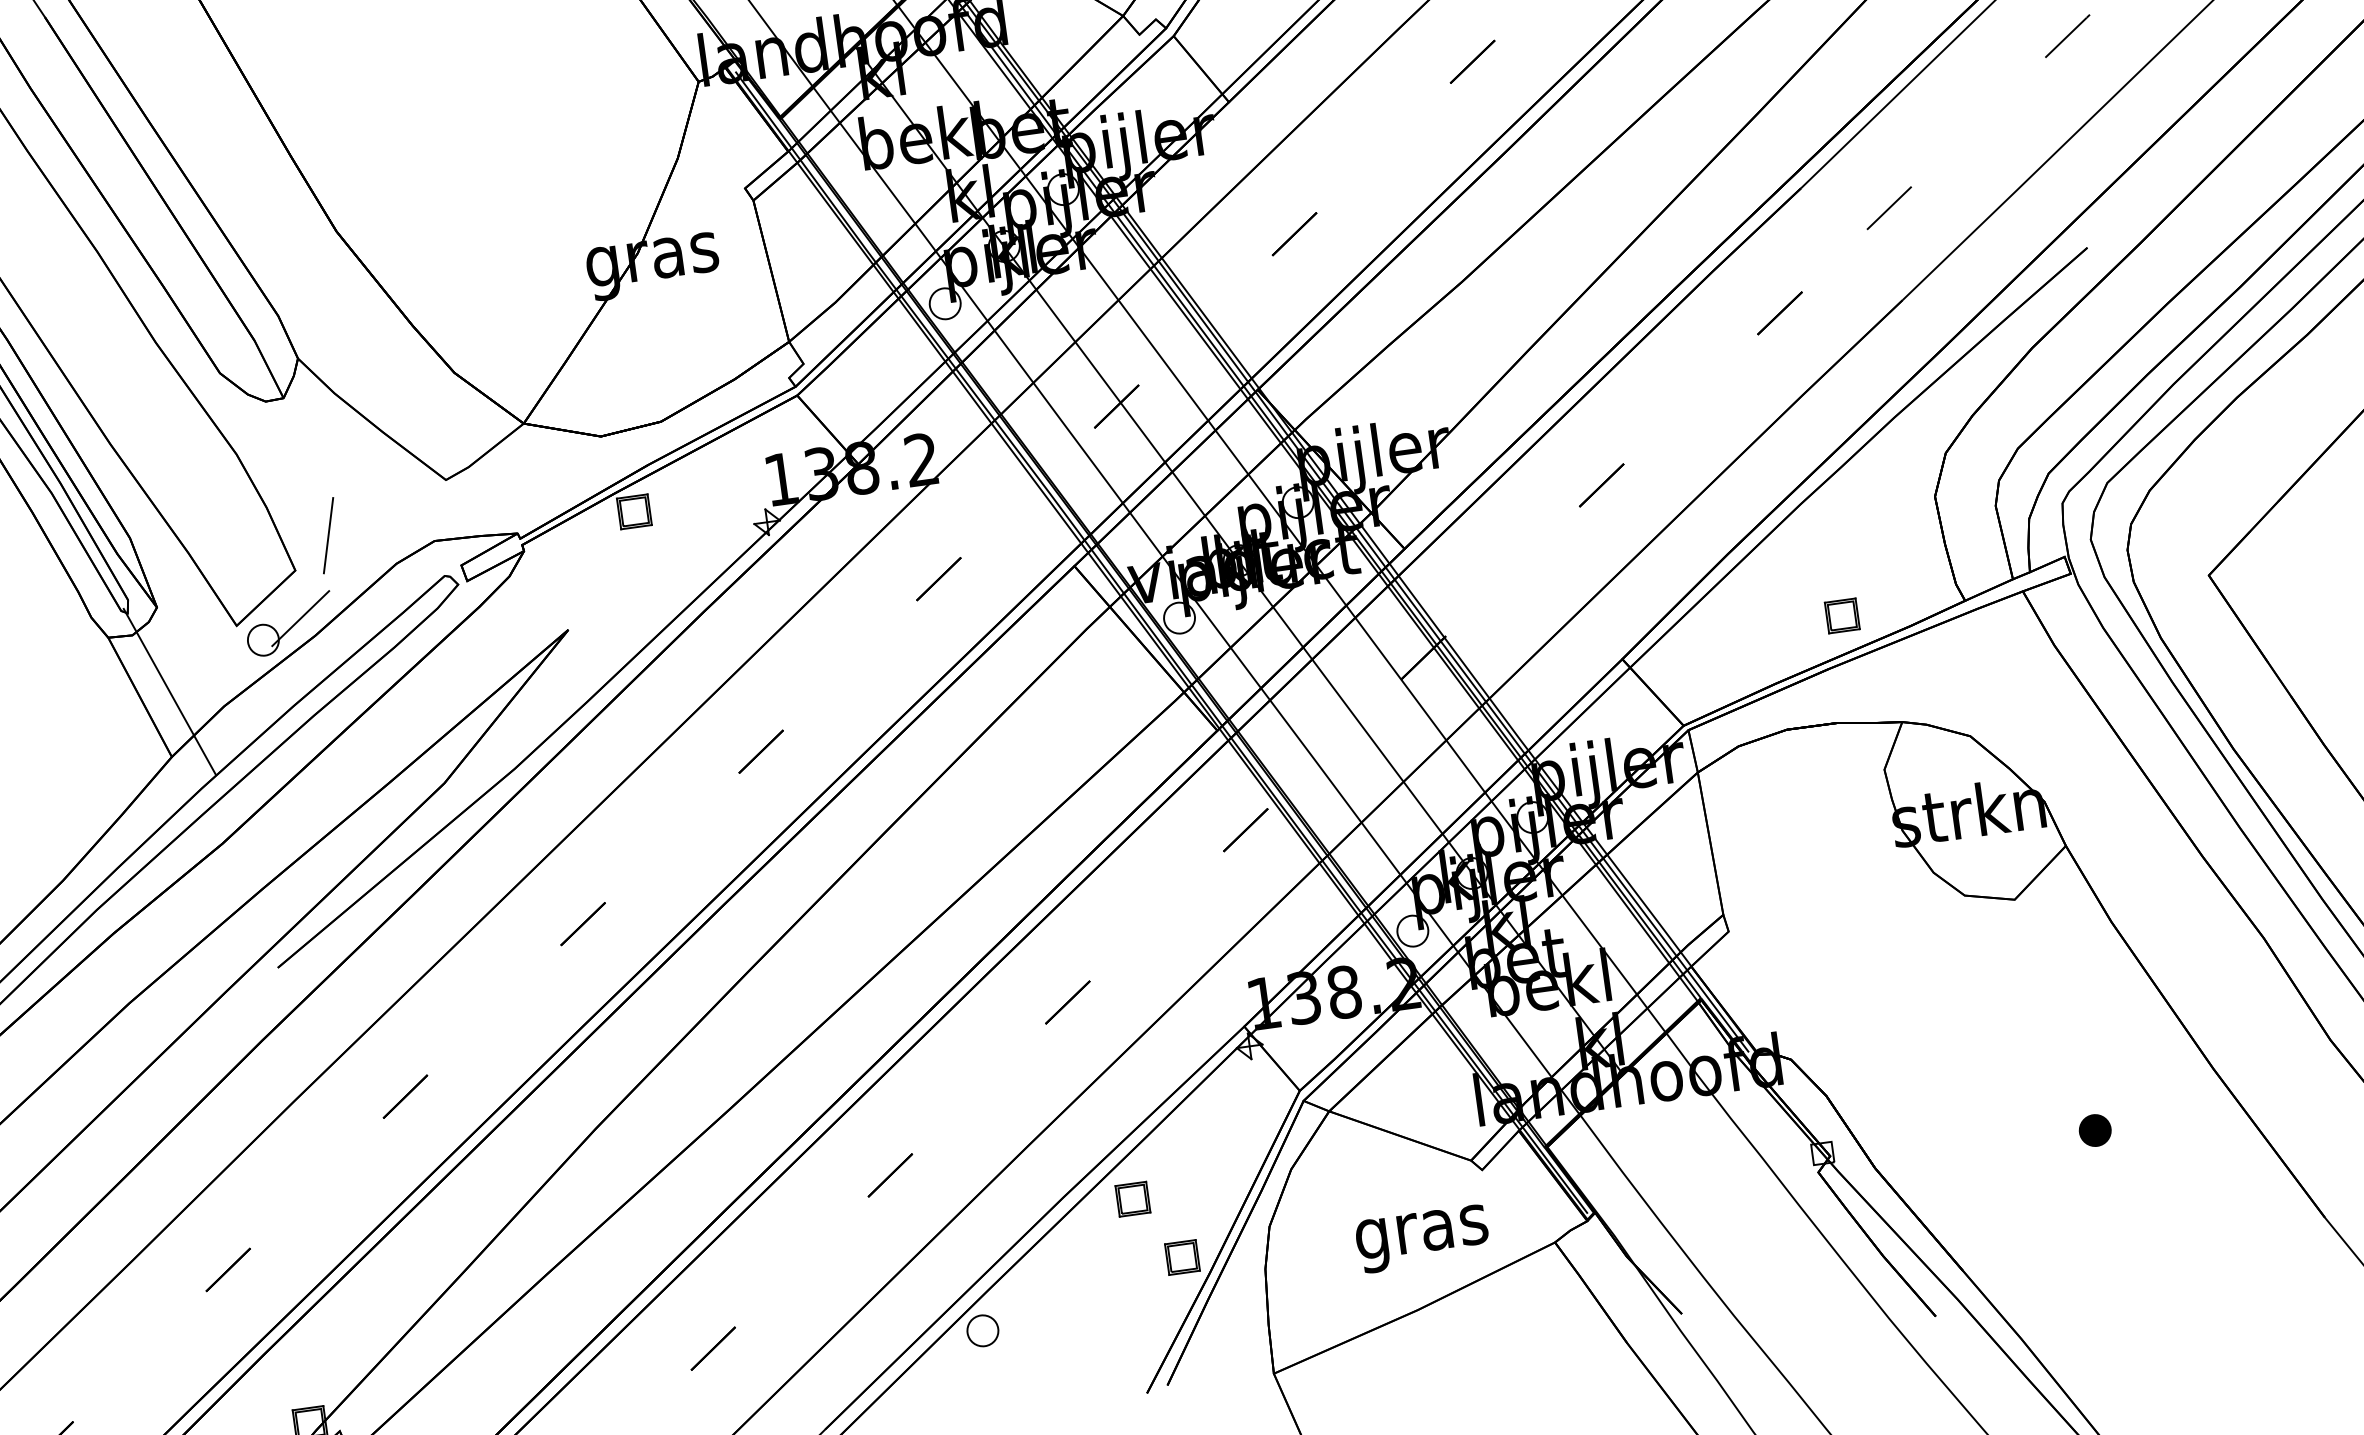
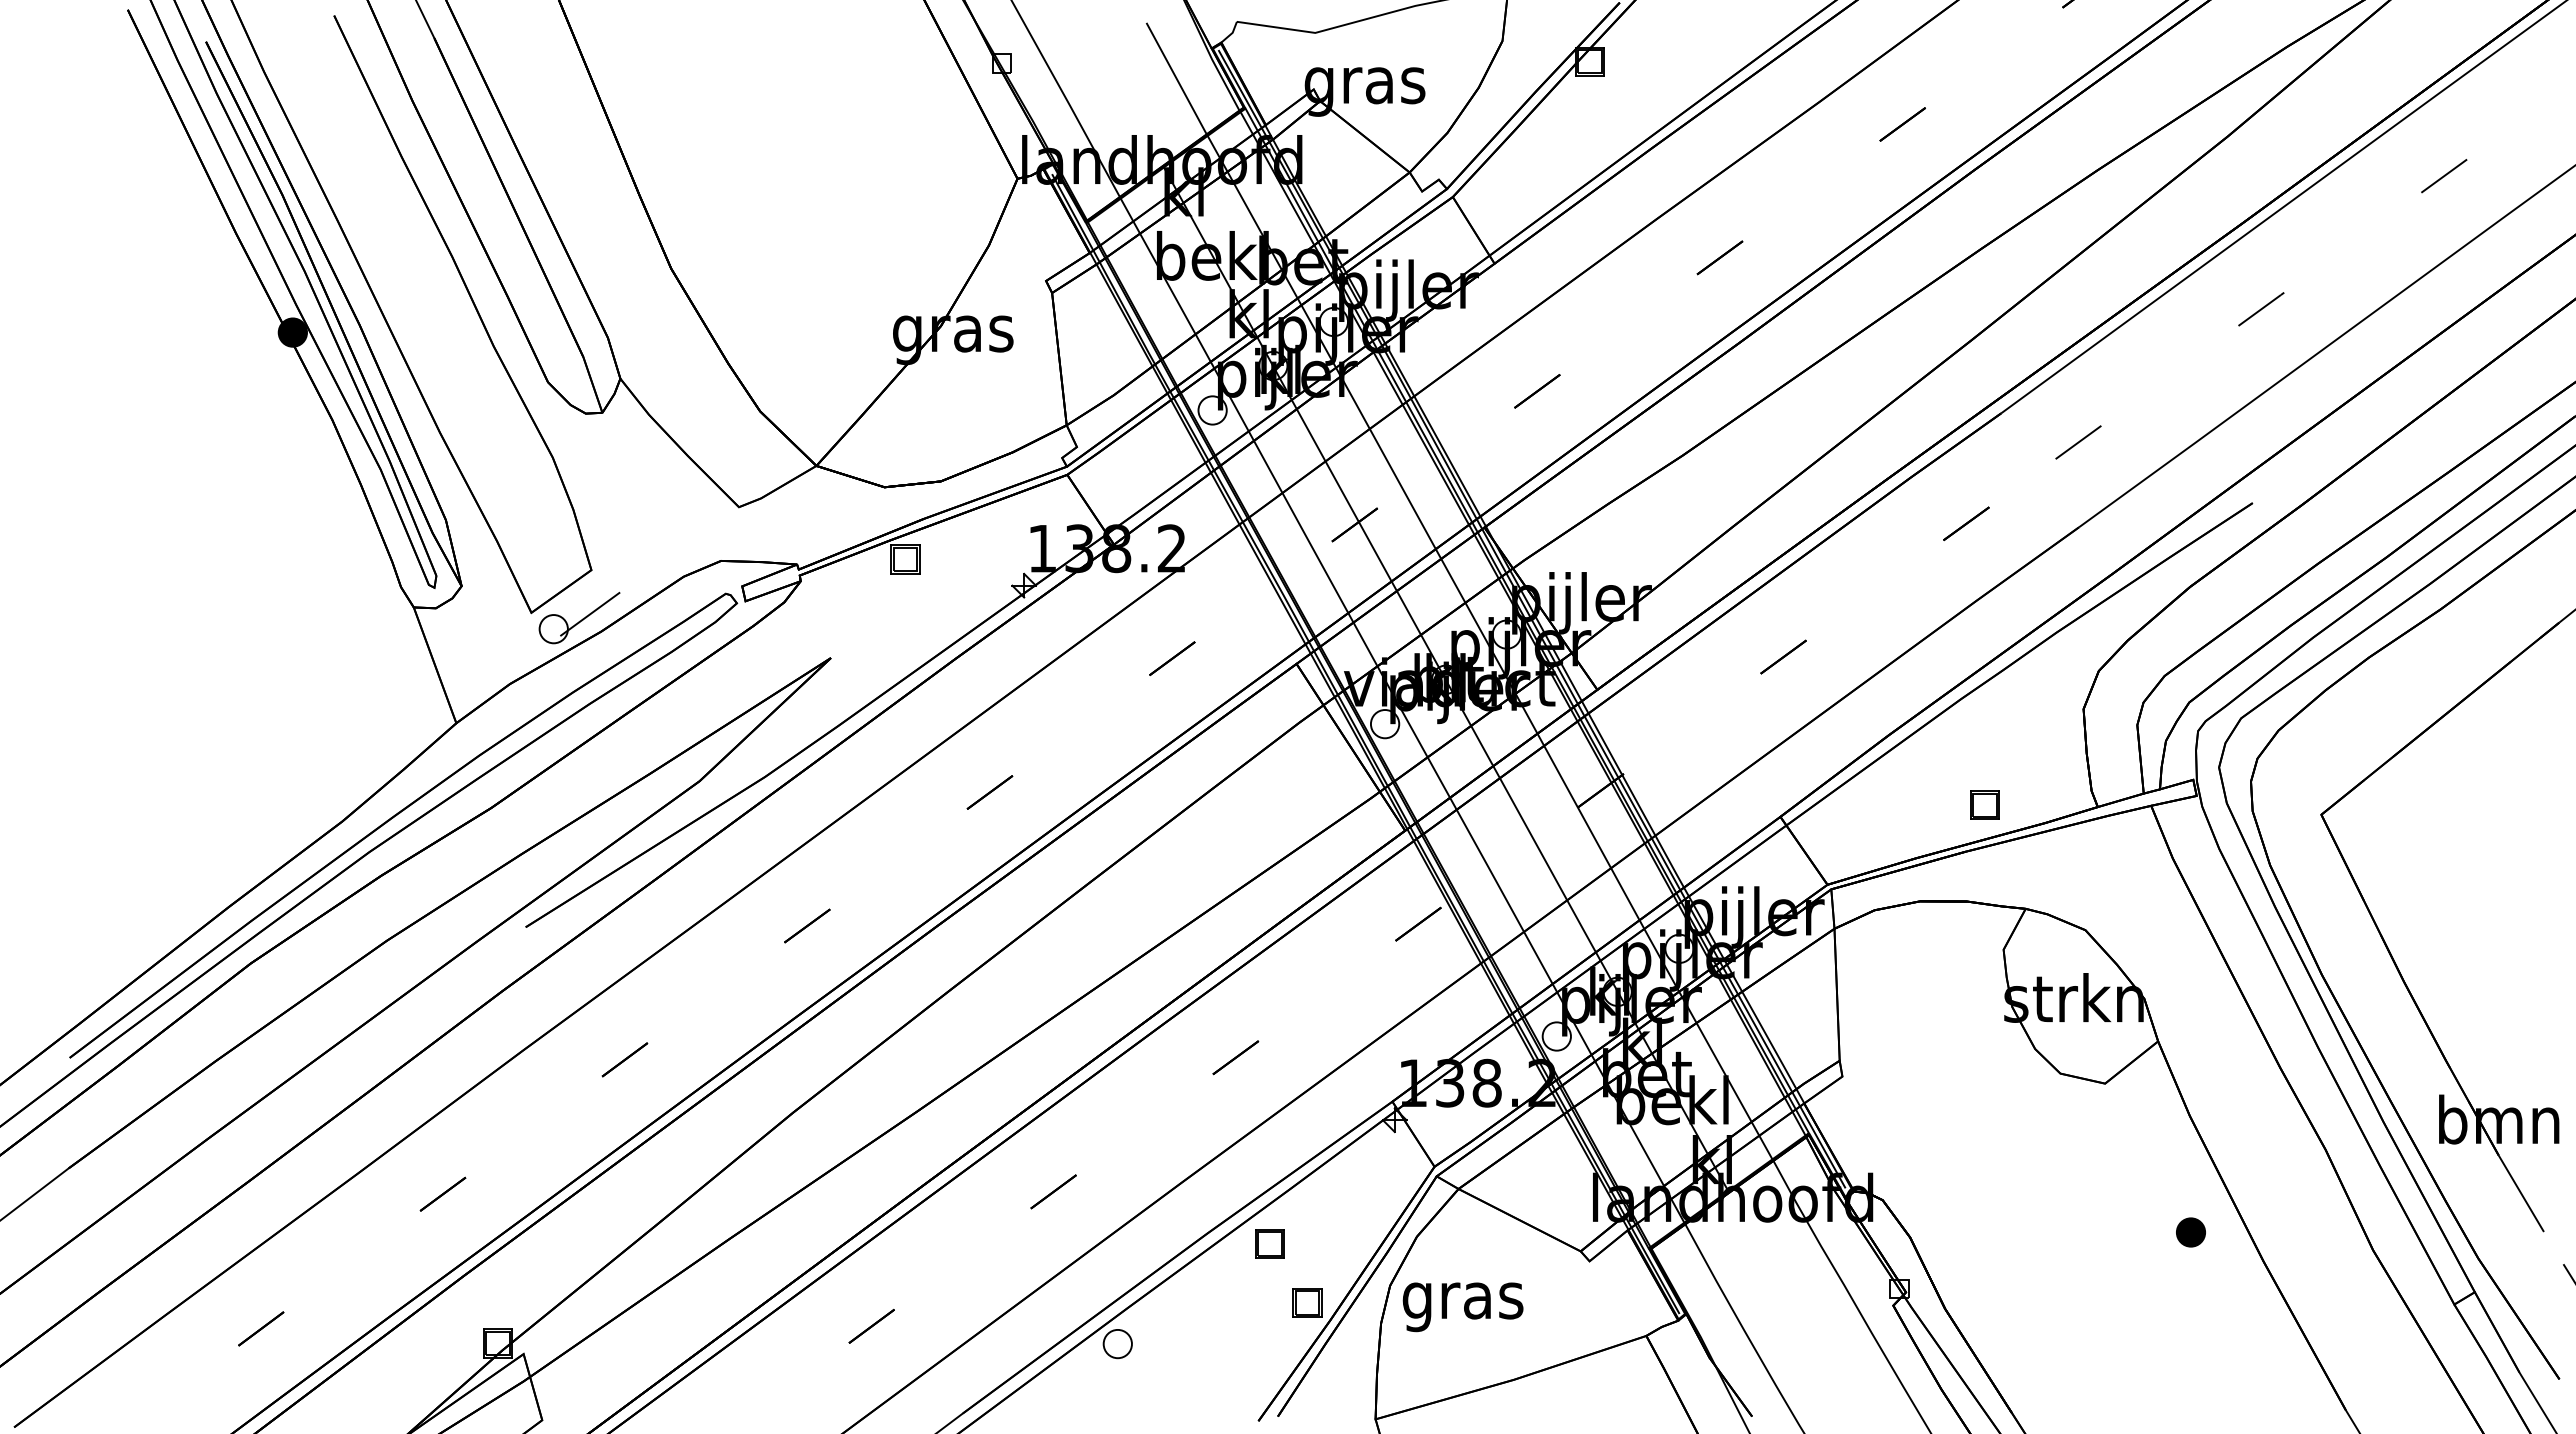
line: (328, 535) -> (625, 542), removed
line: (169, 691) -> (462, 663), removed
part: (2094, 1130) -> (2190, 1232), moved
text: (1422, 1239) -> (1462, 1307), moved

